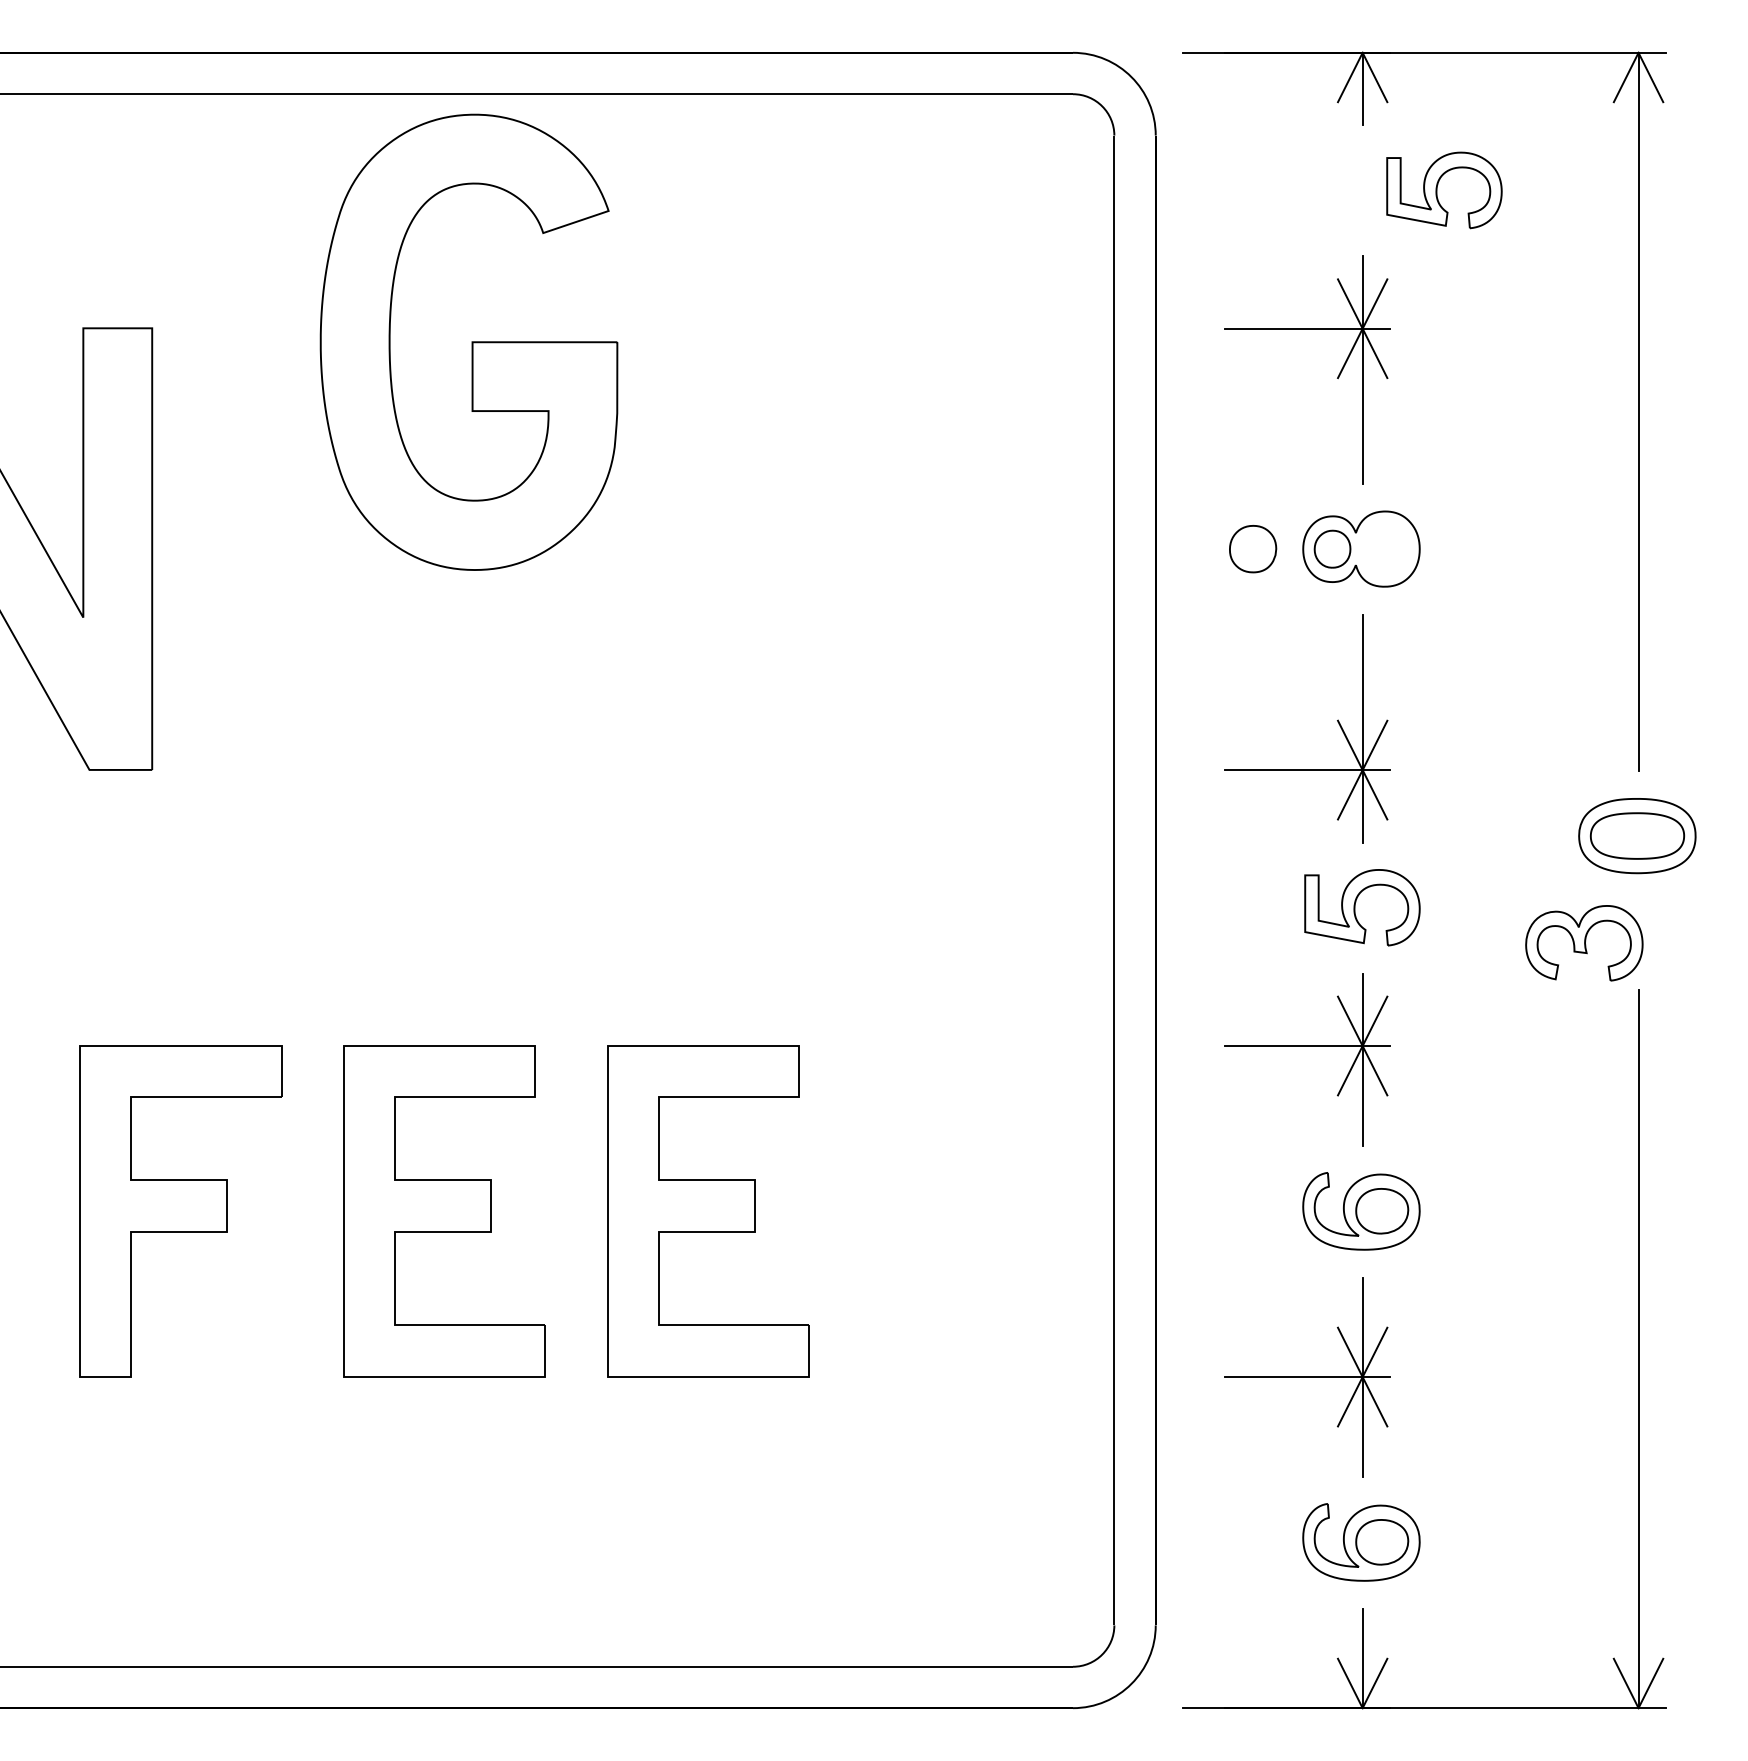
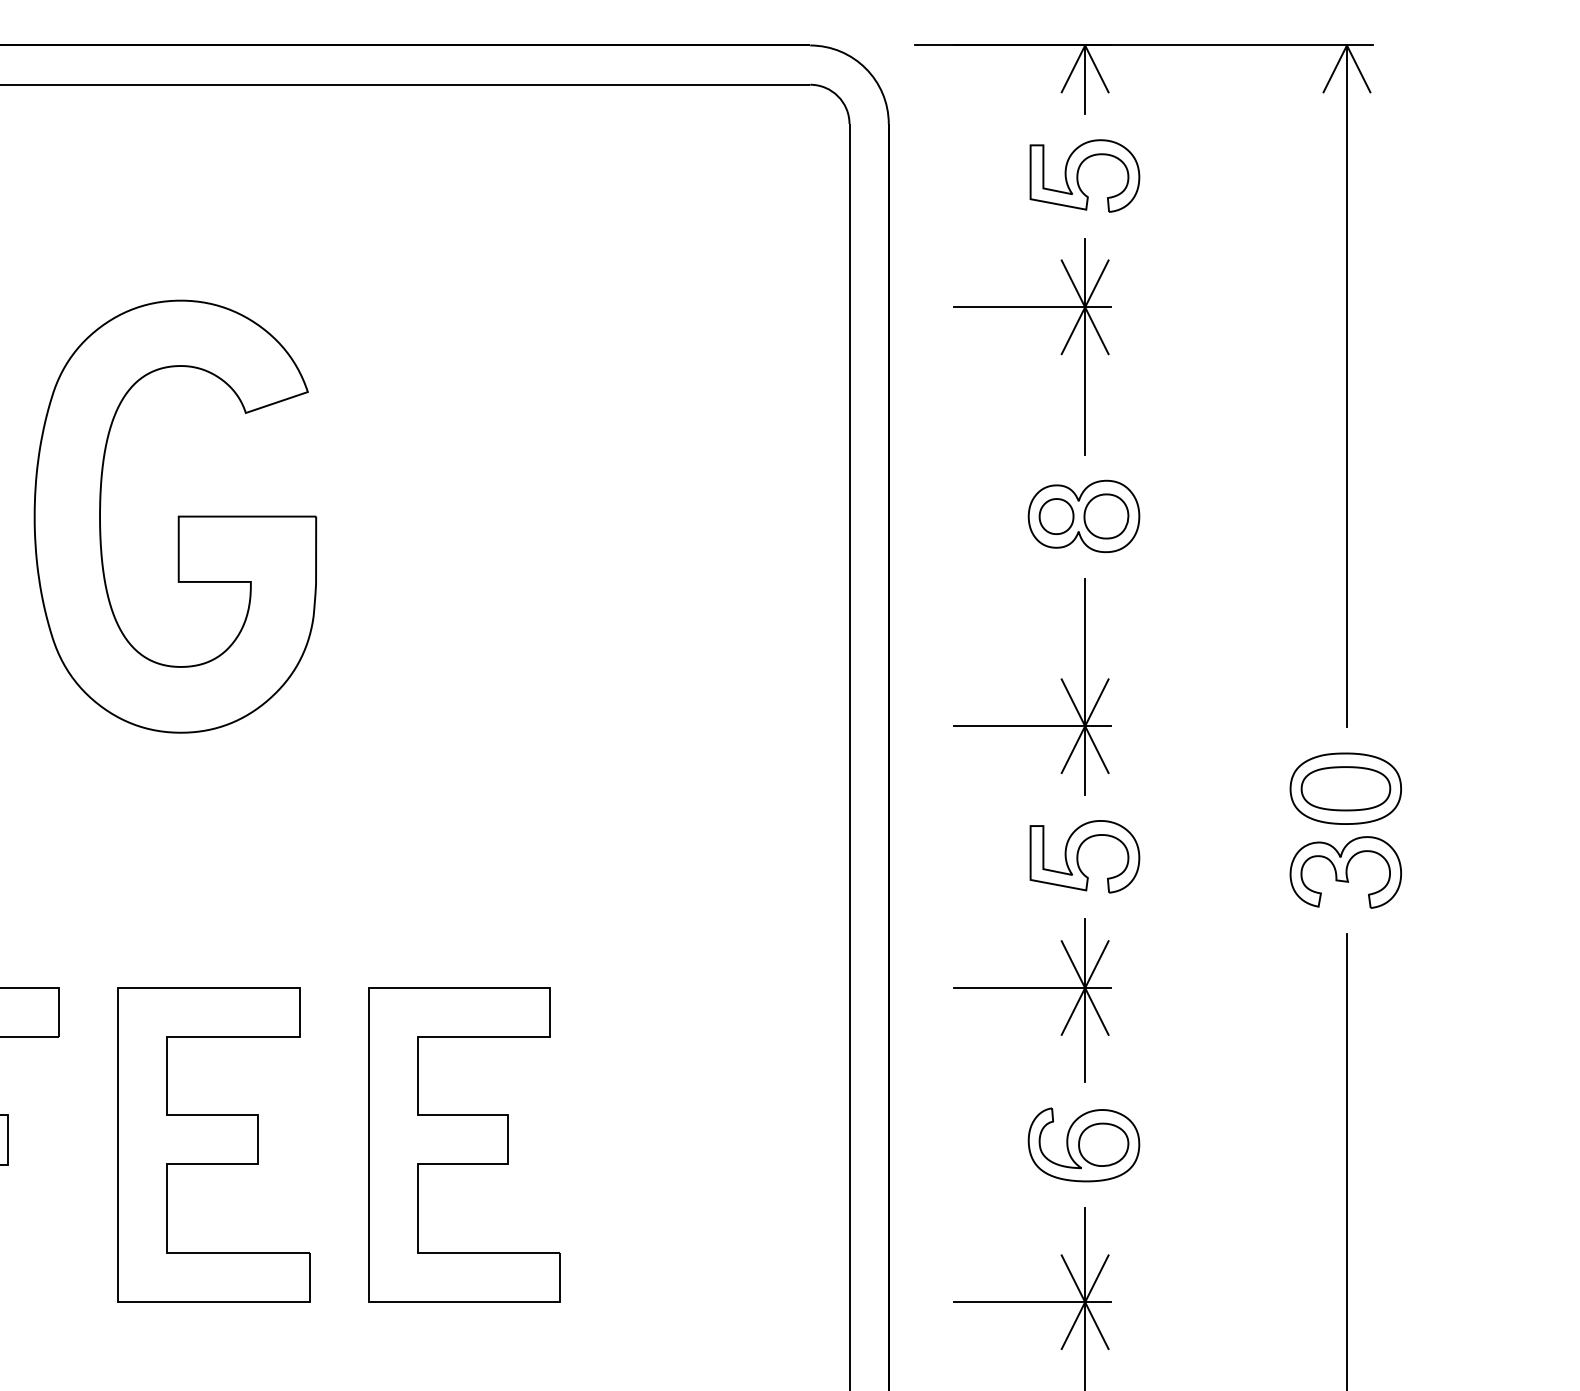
part: (1437, 190) -> (1078, 176), moved
part: (468, 341) -> (174, 515), moved
part: (1253, 549) -> (1106, 516), moved
part: (1584, 943) -> (1345, 872), moved

